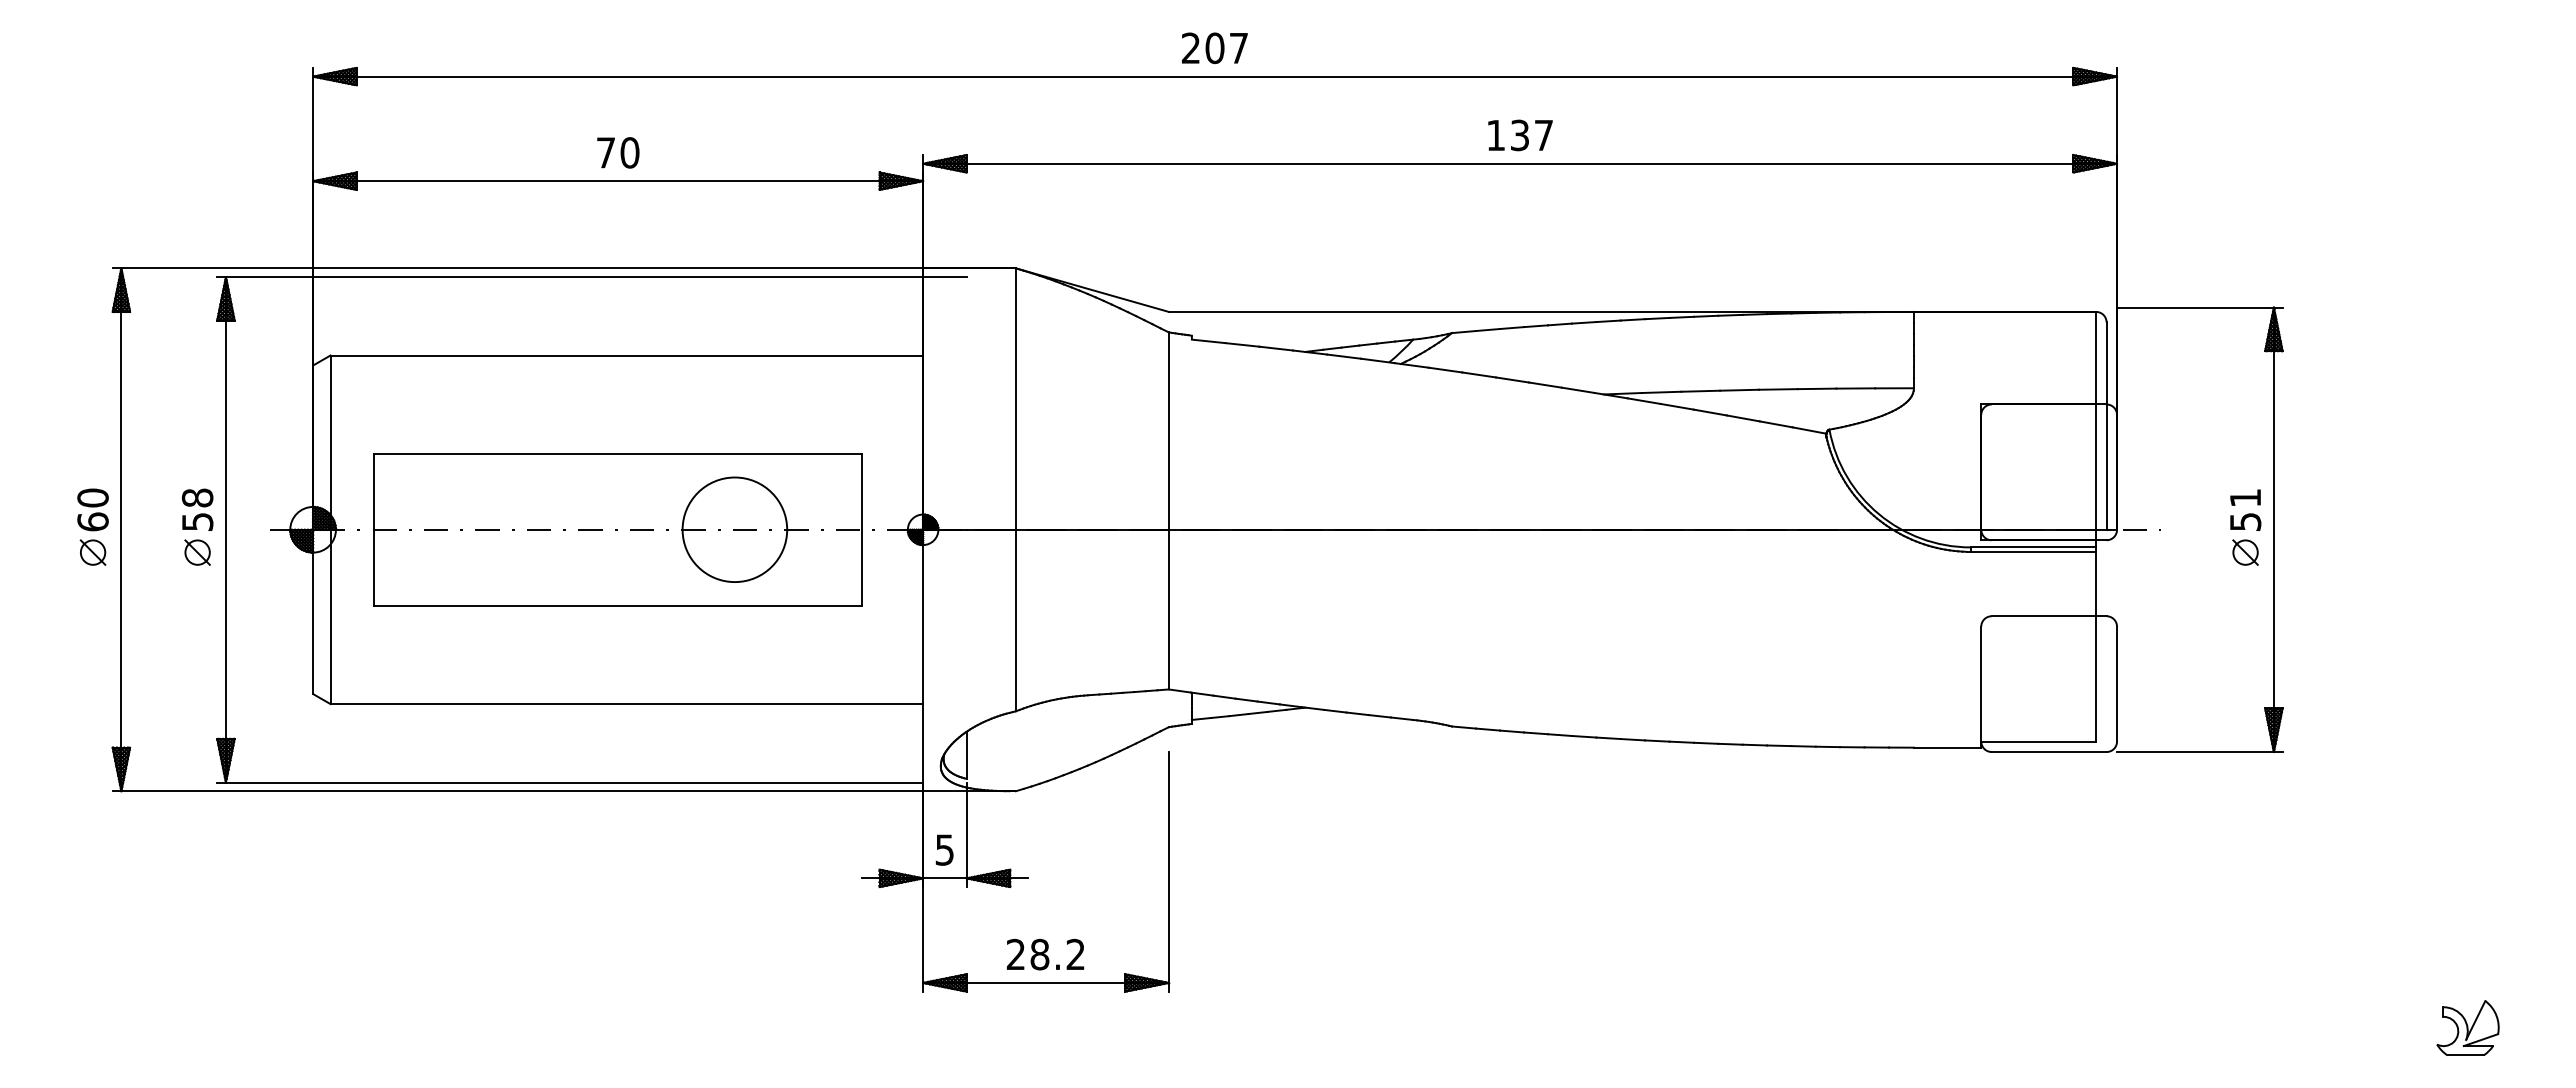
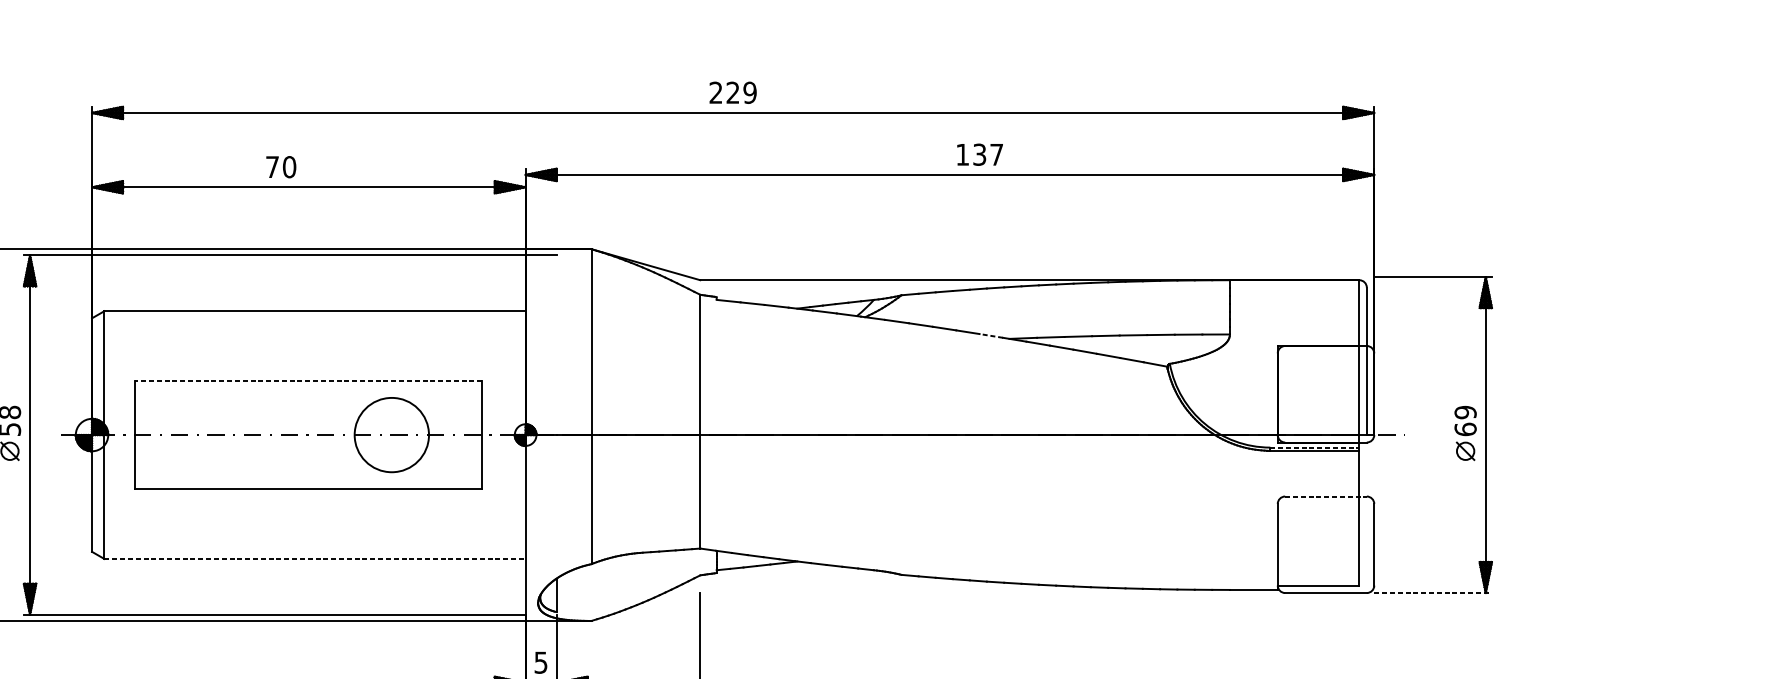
text: (1226, 48) -> (741, 92), 207 -> 229
text: (1520, 135) -> (980, 154), moved
text: (618, 152) -> (281, 166), moved
line: (1578, 390) -> (991, 336), solid -> dashed
line: (617, 453) -> (308, 380), solid -> dashed
text: (2245, 509) -> (1465, 420), 51 -> 69
line: (2033, 547) -> (1314, 447), solid -> dashed
line: (2049, 616) -> (1326, 496), solid -> dashed
line: (627, 704) -> (315, 559), solid -> dashed
line: (2199, 752) -> (1432, 593), solid -> dashed

